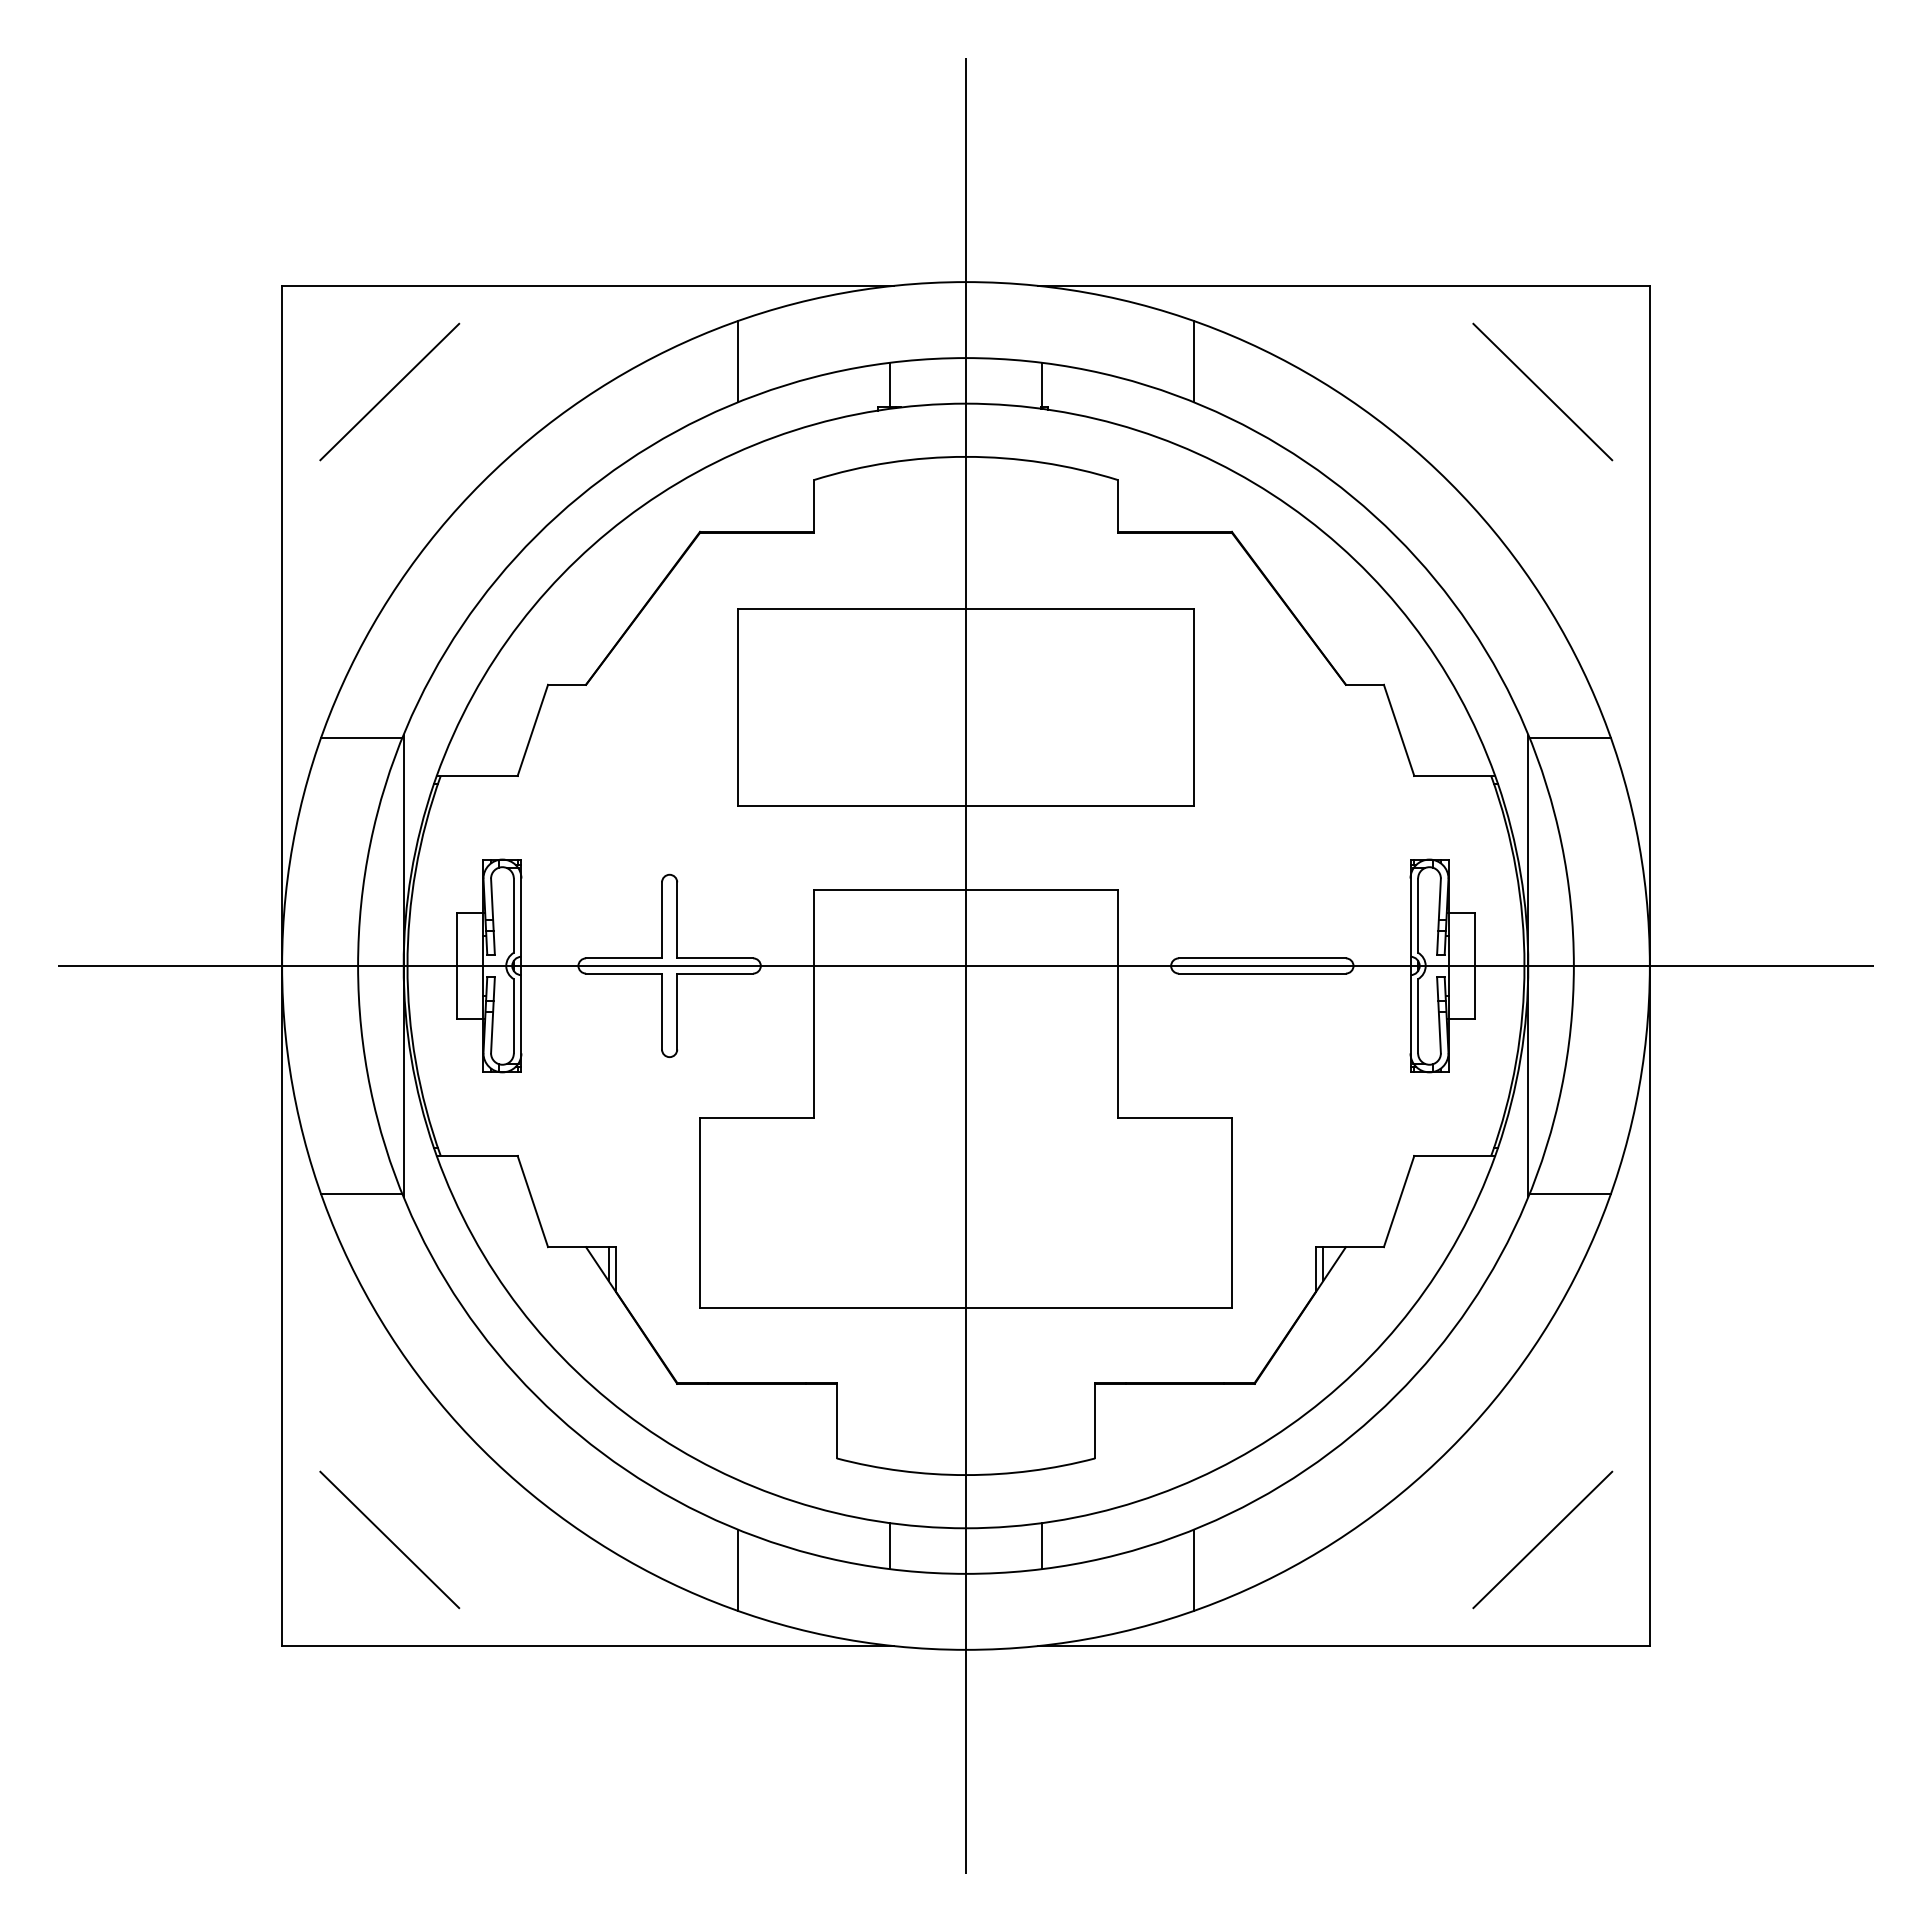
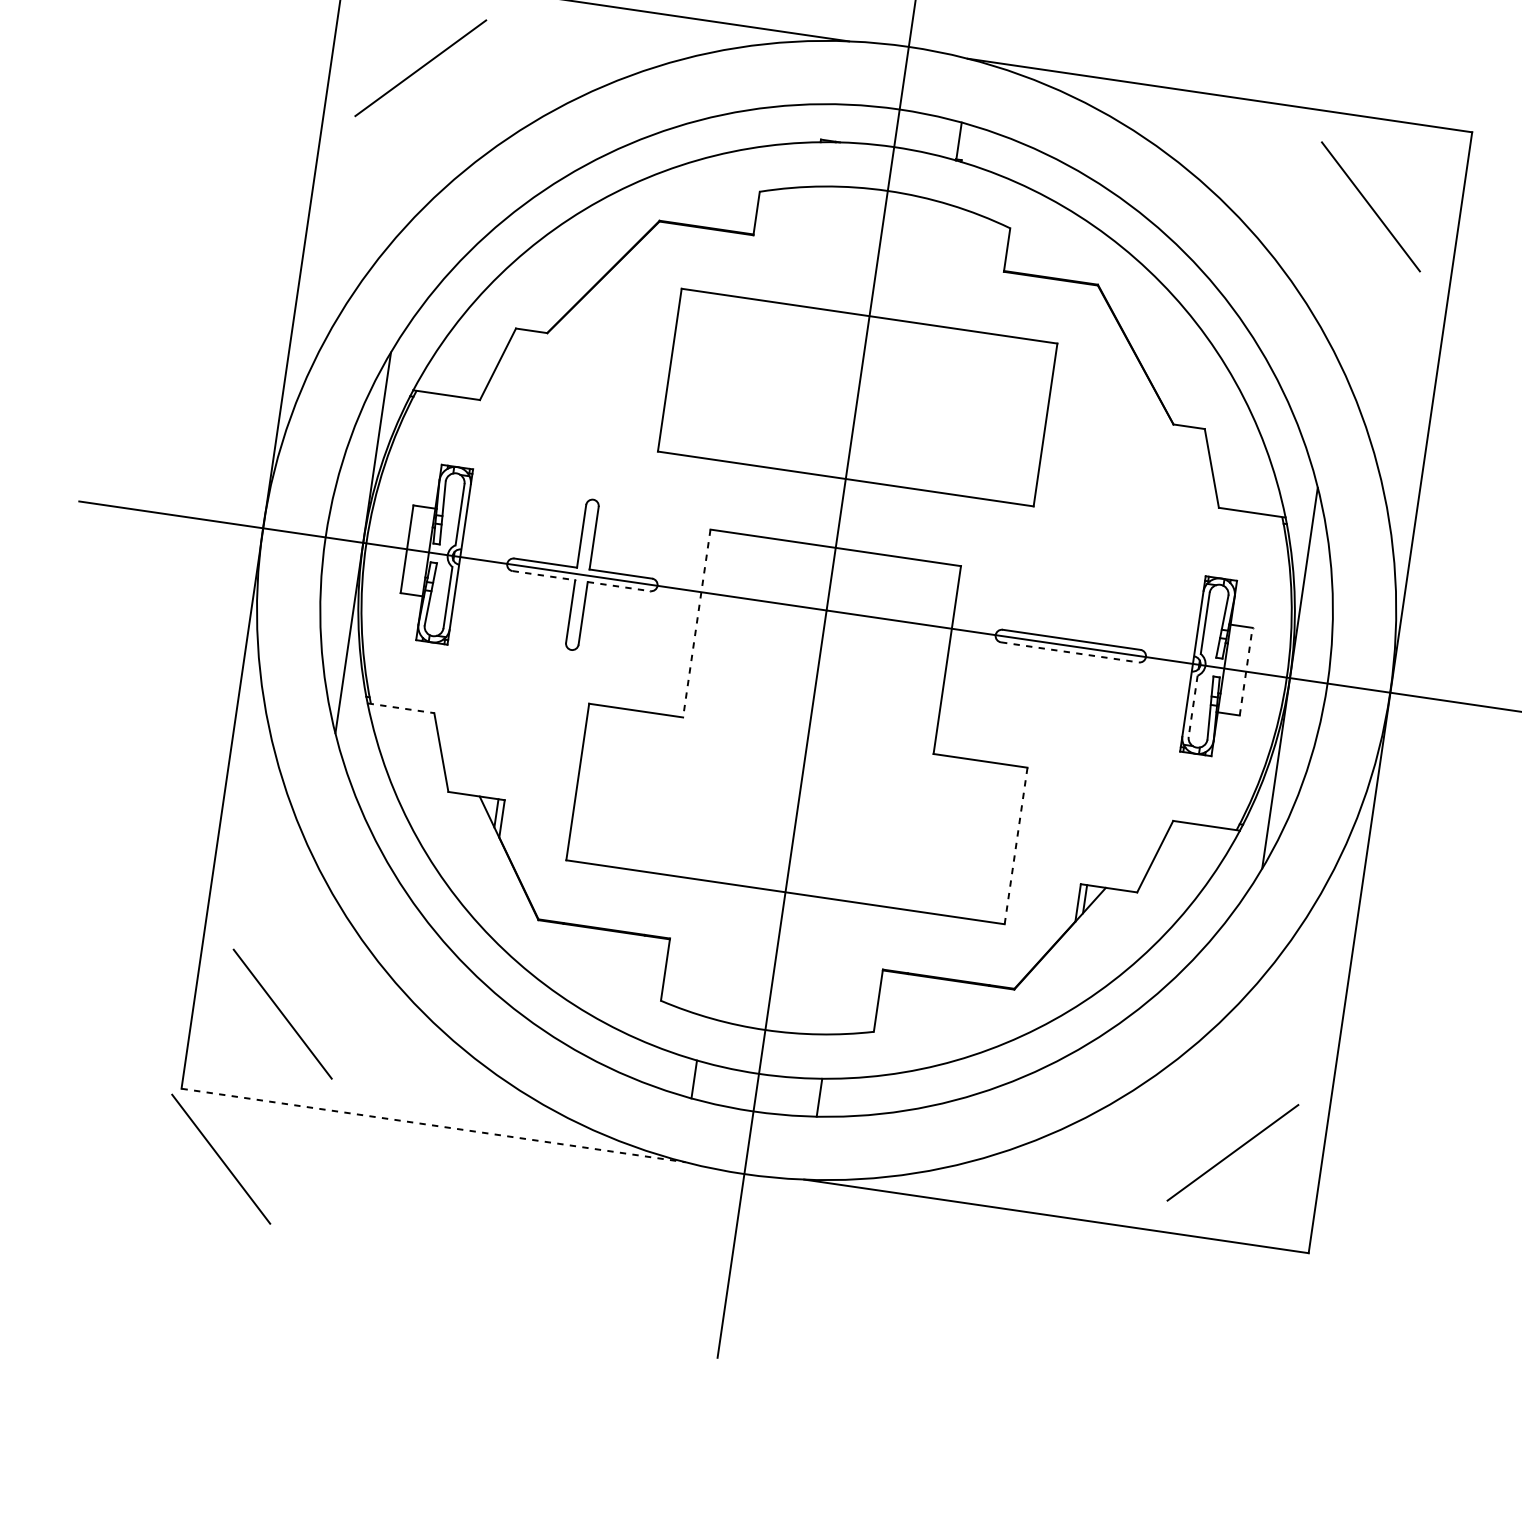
line: (738, 361) -> (711, 85), removed
line: (1193, 361) -> (1086, 139), removed
line: (890, 384) -> (834, 122), removed
line: (361, 738) -> (355, 350), removed
line: (1569, 738) -> (1351, 495), removed
line: (1475, 965) -> (1246, 671), solid -> dashed
line: (624, 973) -> (544, 575), solid -> dashed
line: (715, 973) -> (619, 586), solid -> dashed
line: (1262, 973) -> (1070, 652), solid -> dashed
line: (814, 1003) -> (697, 623), solid -> dashed
line: (1418, 1016) -> (1193, 706), solid -> dashed
line: (477, 1155) -> (401, 707), solid -> dashed
line: (361, 1193) -> (301, 725), removed
line: (1569, 1193) -> (1296, 870), removed
line: (1231, 1212) -> (1015, 845), solid -> dashed
line: (738, 1569) -> (566, 1080), removed
line: (1193, 1569) -> (941, 1135), removed
line: (588, 1646) -> (433, 1125), solid -> dashed
line: (341, 1722) -> (221, 1158), added

